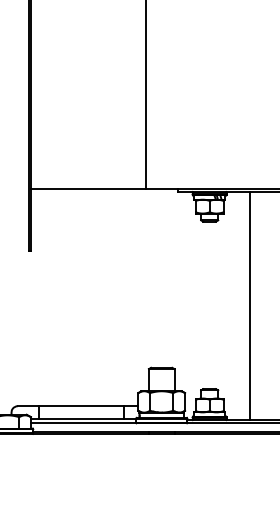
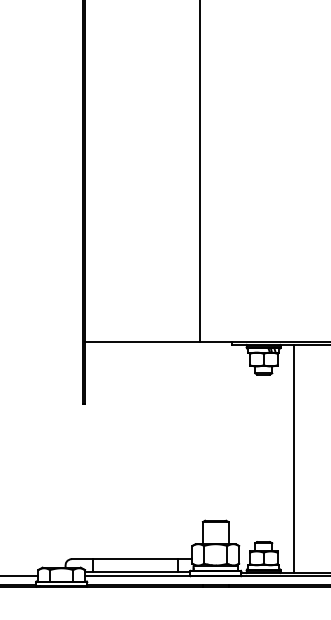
line: (250, 305) -> (294, 458), moved

